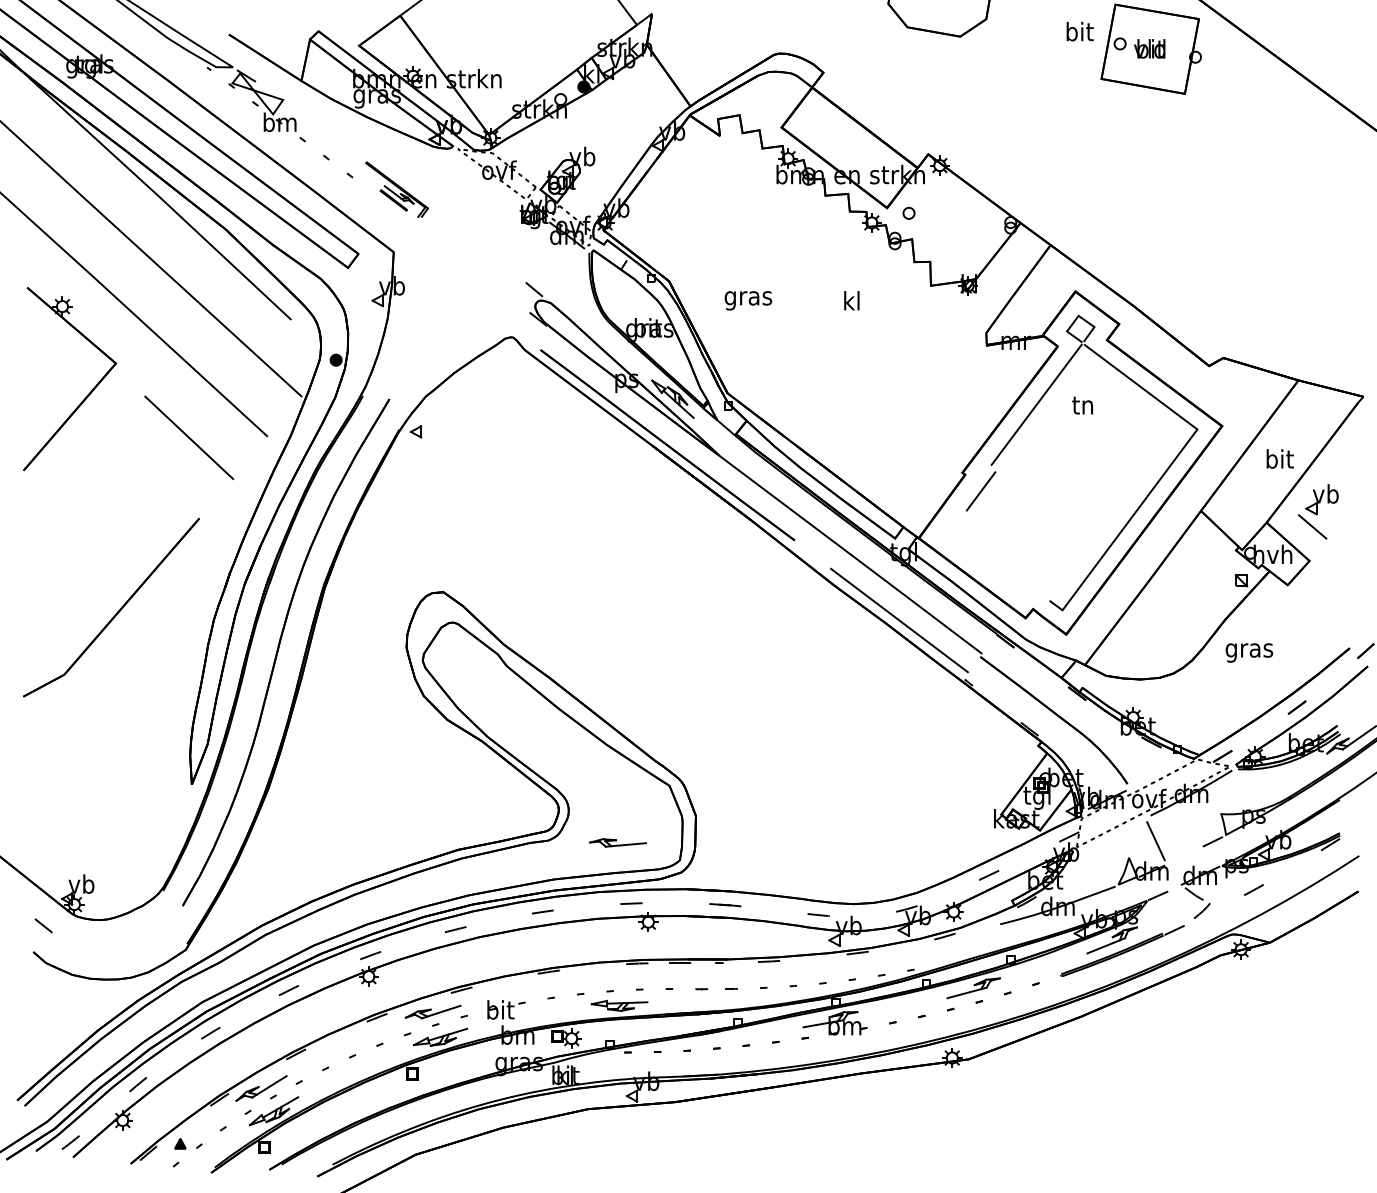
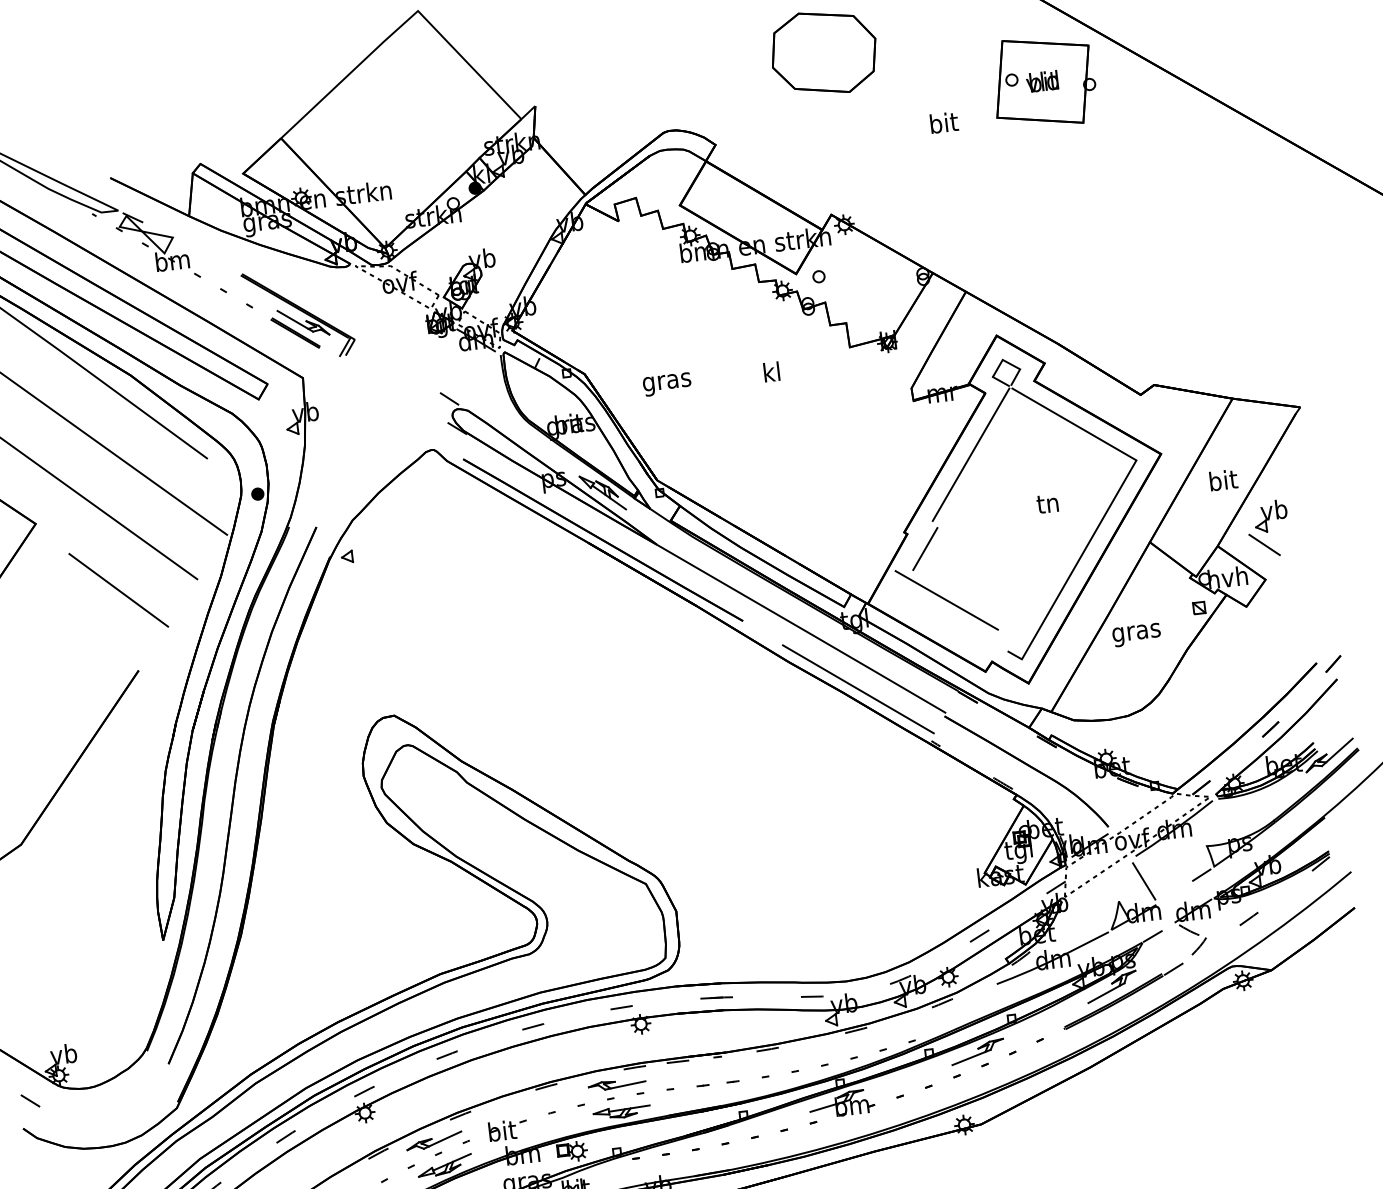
text: (1079, 31) -> (943, 122), moved
part: (396, 189) -> (298, 314), size x1.67
text: (1082, 405) -> (1047, 503), moved
line: (995, 543) -> (946, 599), added
text: (1249, 652) -> (1136, 634), moved
part: (617, 842) -> (616, 1084), moved

